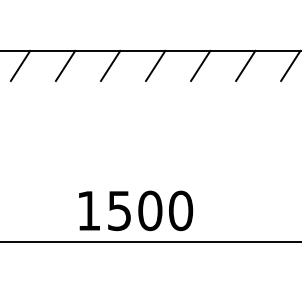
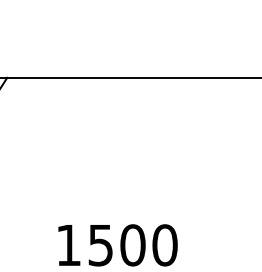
line: (65, 65) -> (44, 93), removed
line: (110, 65) -> (91, 93), removed
line: (155, 65) -> (138, 93), removed
line: (200, 65) -> (185, 93), removed
line: (245, 65) -> (232, 93), removed

